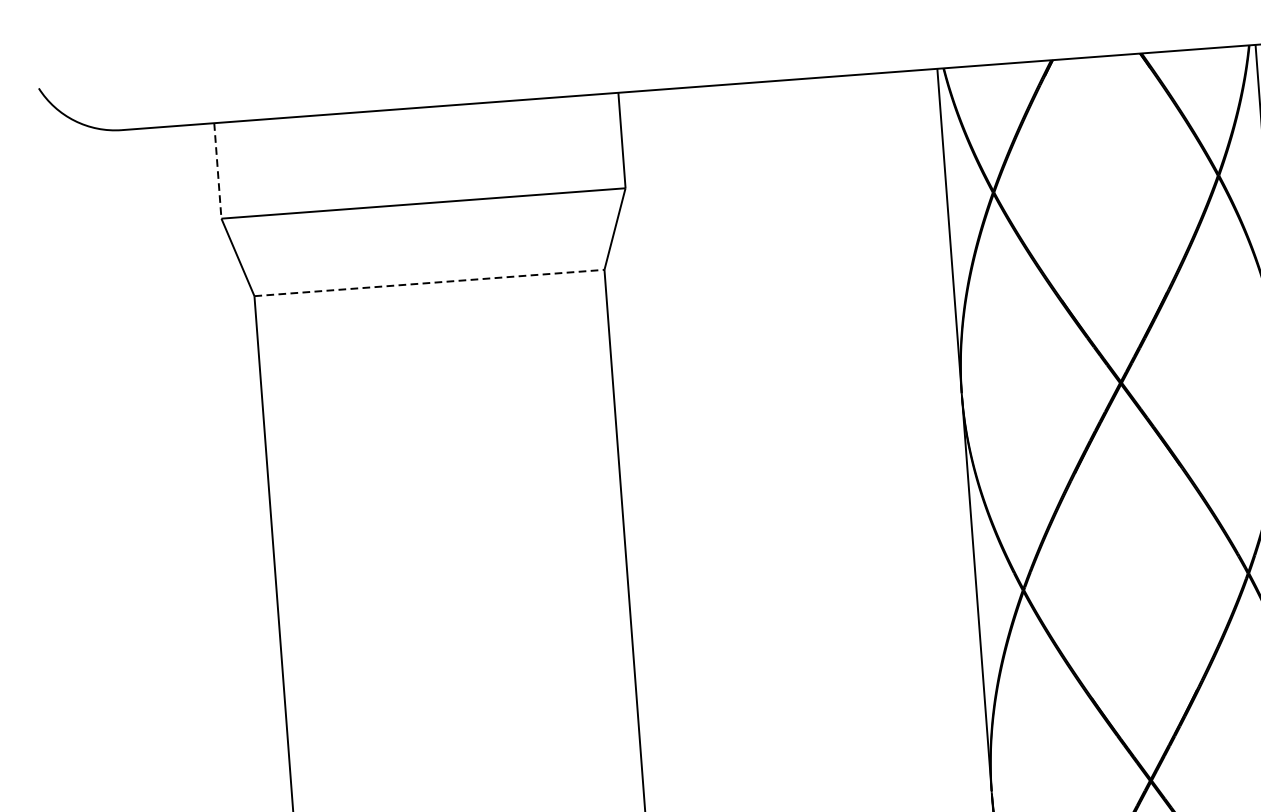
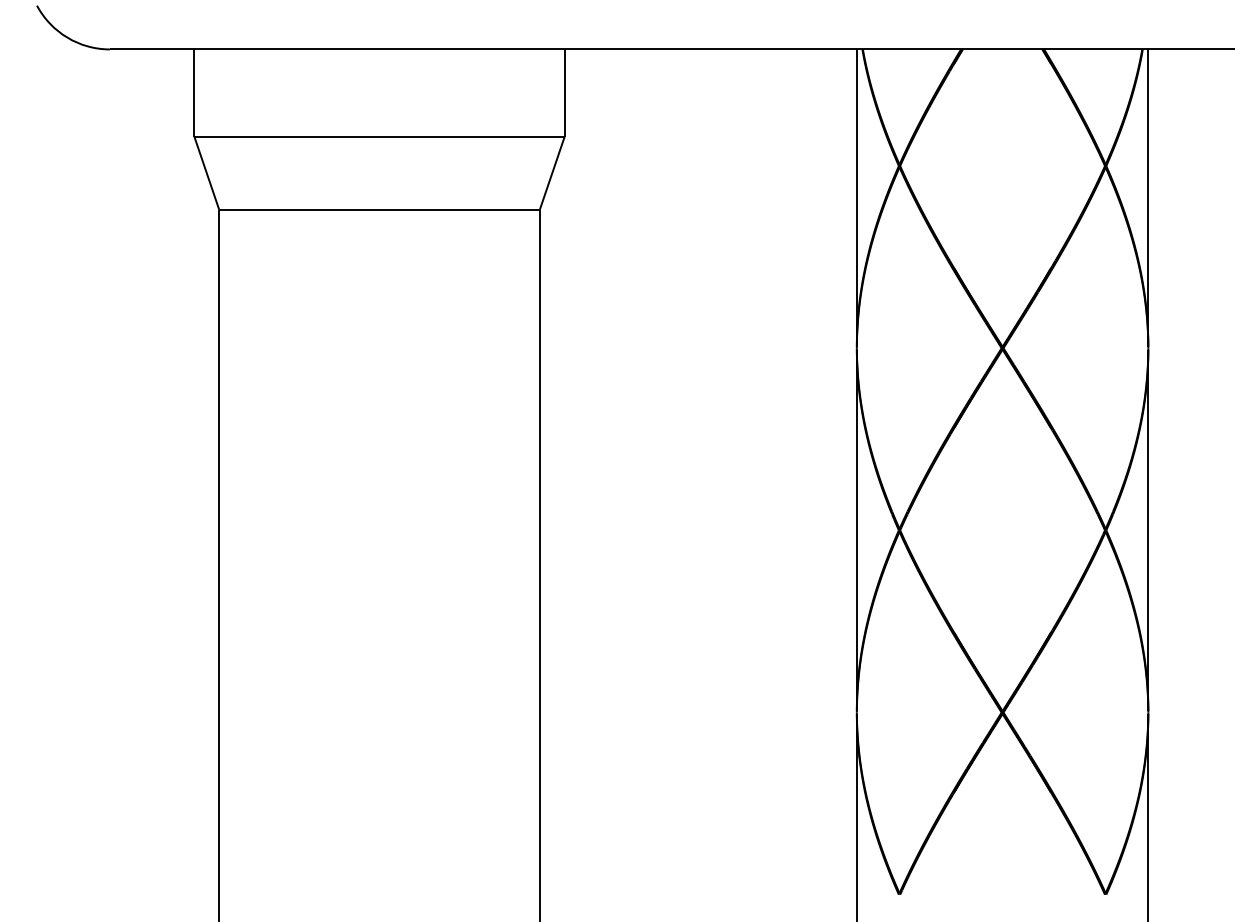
line: (217, 171) -> (194, 93), dashed -> solid
line: (430, 282) -> (380, 209), dashed -> solid

